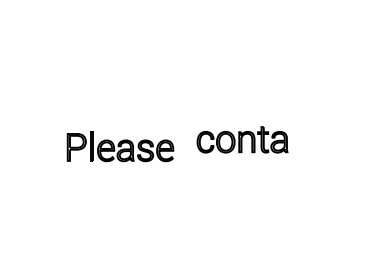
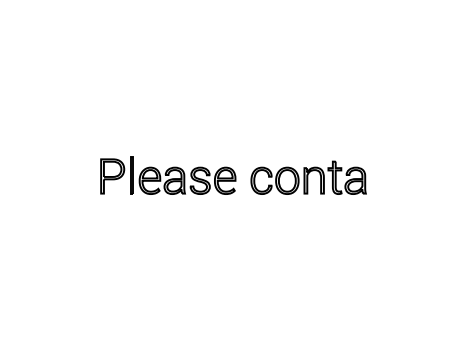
part: (120, 146) -> (168, 175), moved

